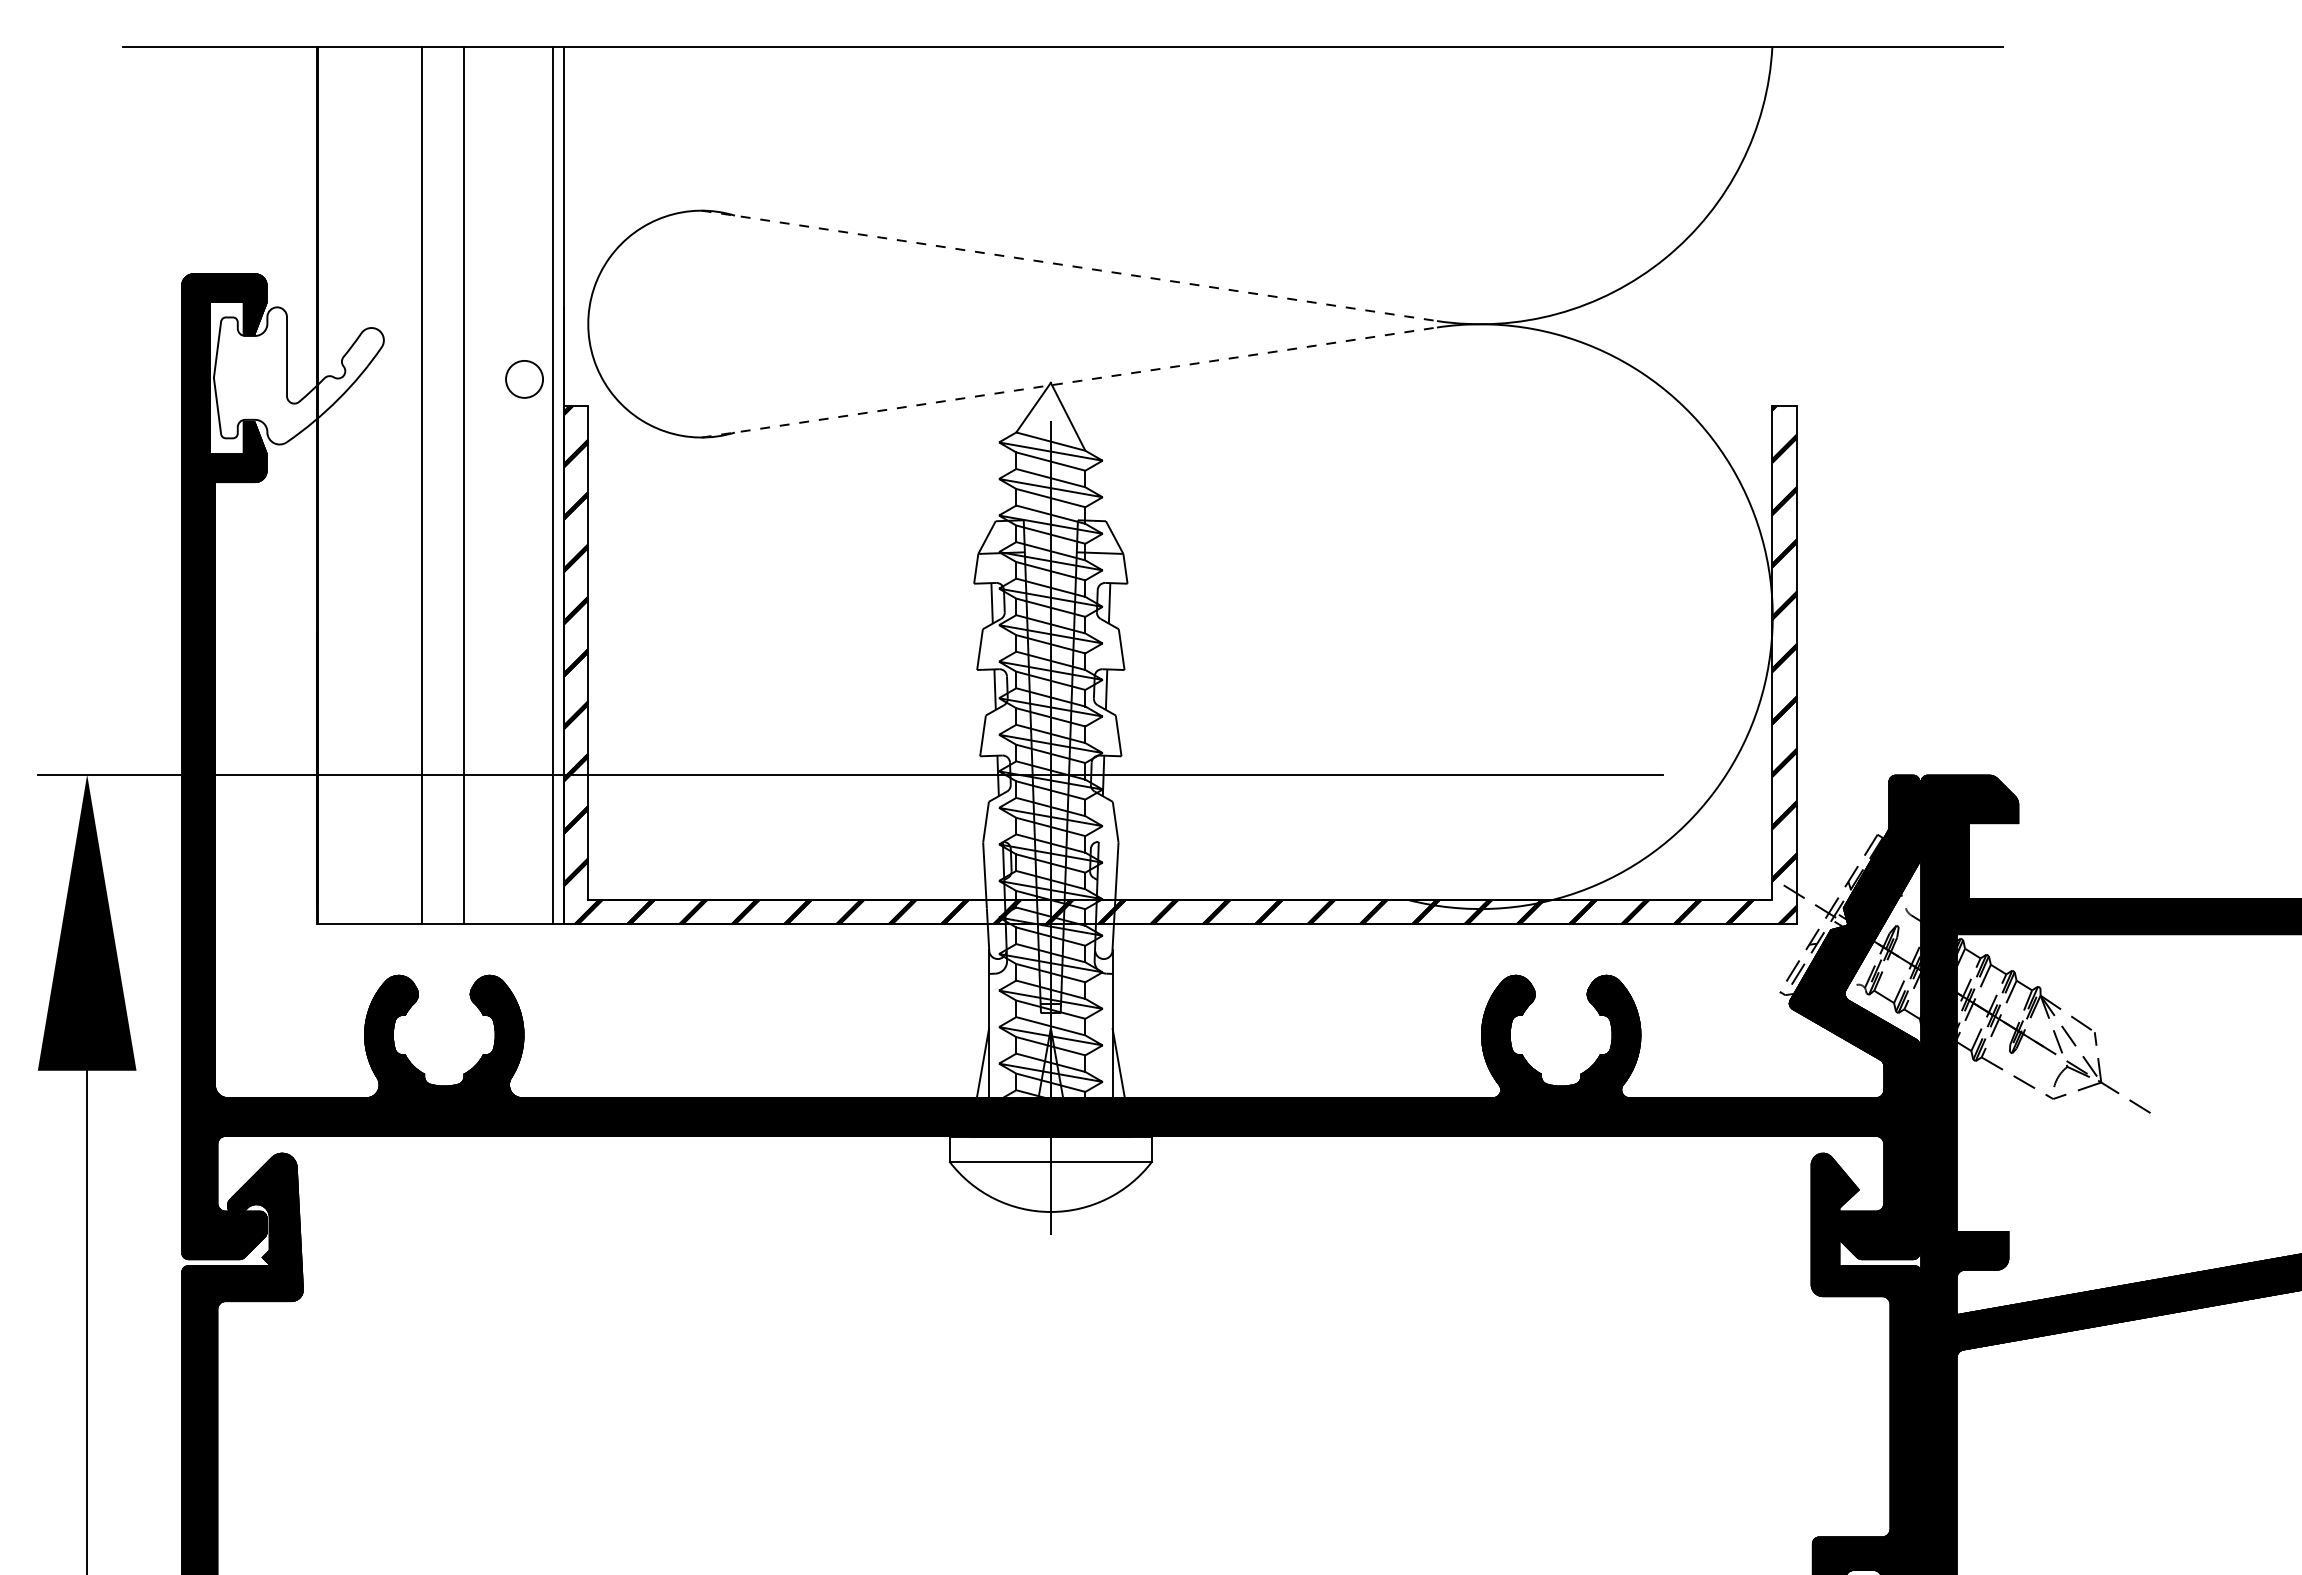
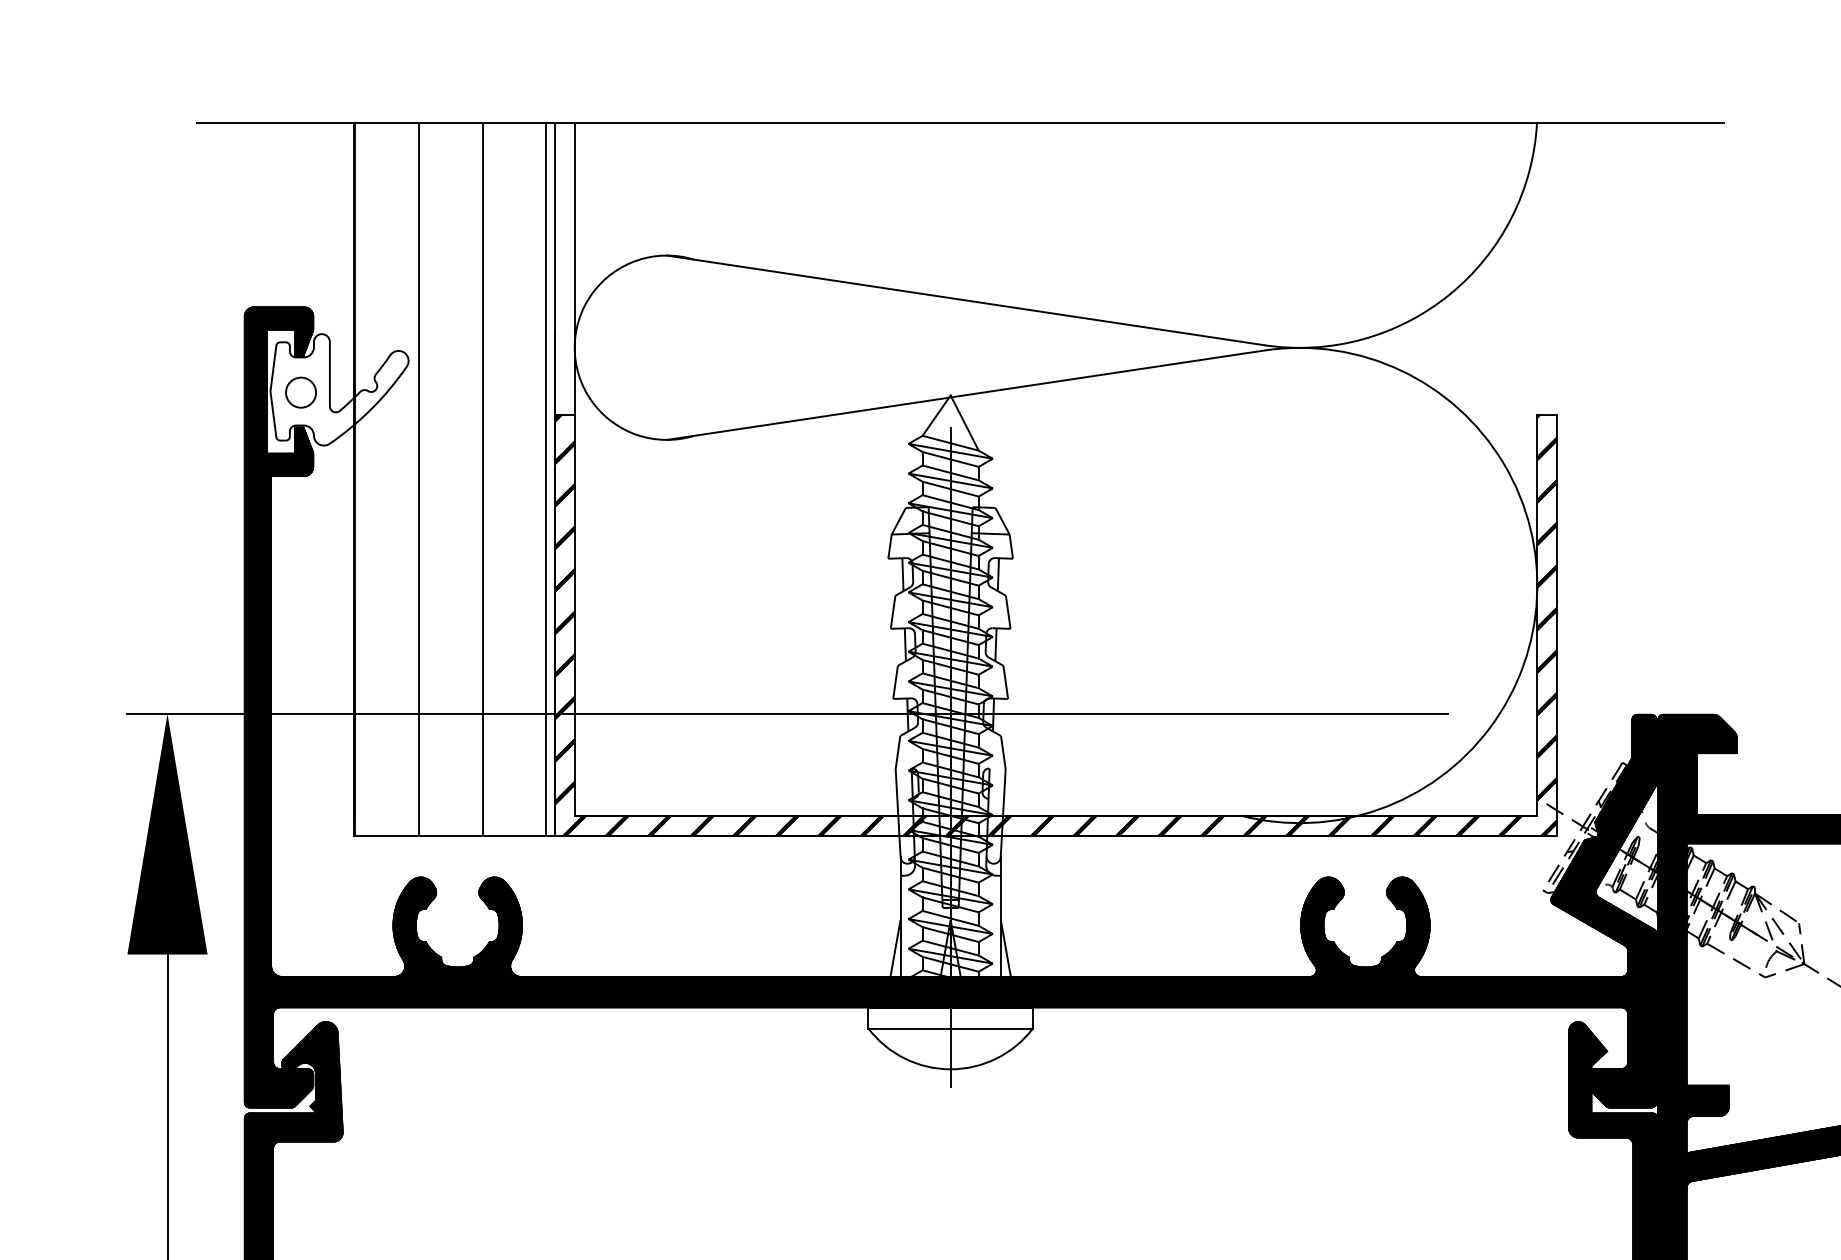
line: (588, 226) -> (574, 268), added
line: (1069, 265) -> (965, 300), dashed -> solid
circle: (524, 379) -> (301, 392), moved
line: (1069, 382) -> (965, 395), dashed -> solid
line: (422, 485) -> (483, 478), moved
line: (463, 485) -> (418, 478), moved

